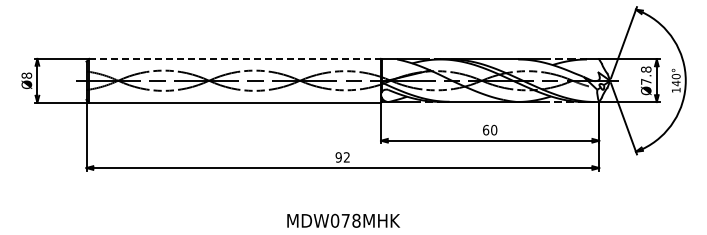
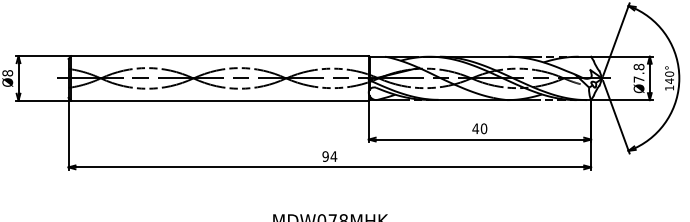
line: (235, 58) -> (220, 55), dashed -> solid
text: (485, 129) -> (475, 128), 60 -> 40
text: (346, 157) -> (333, 156), 92 -> 94

